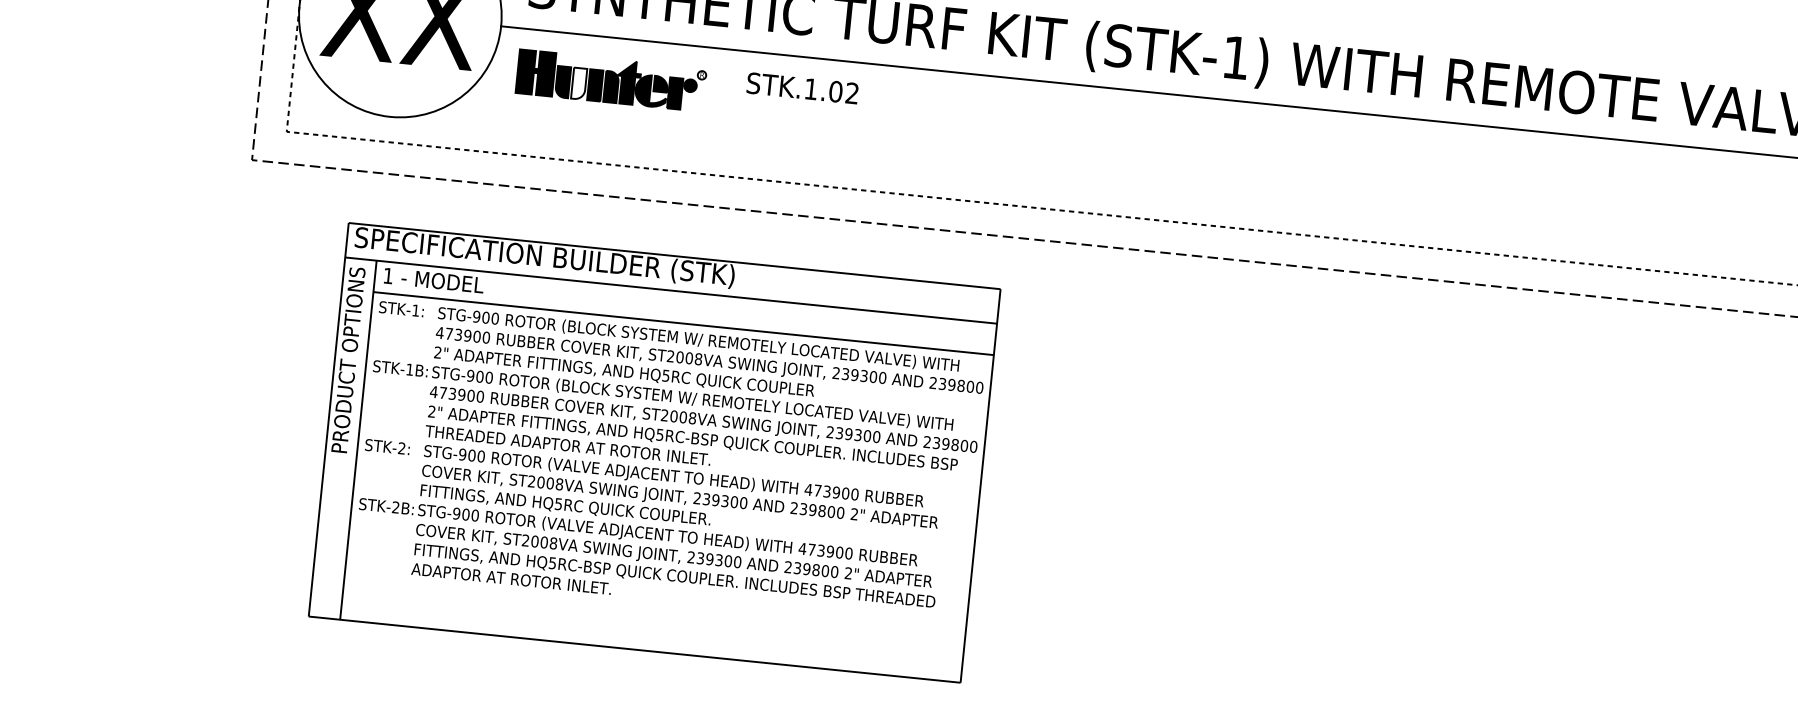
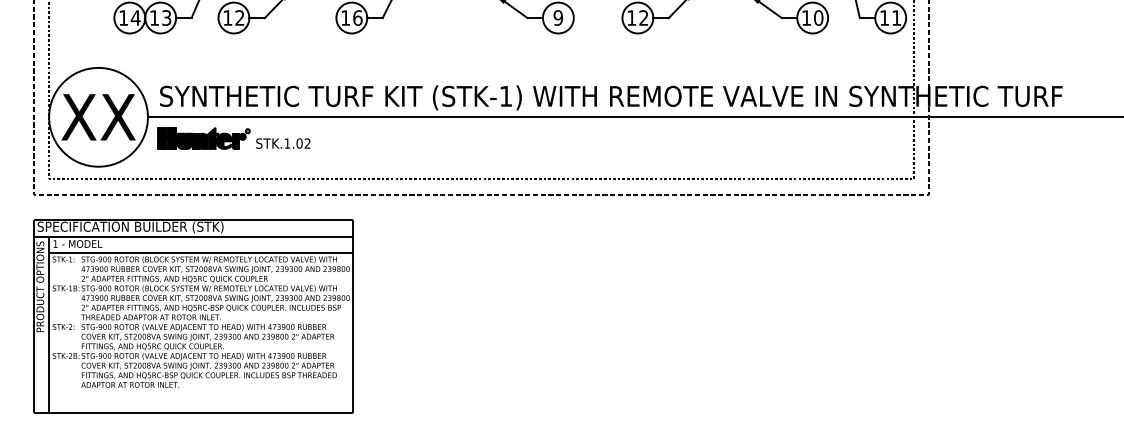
fill: (579, 81) -> (188, 140), added
text: (803, 88) -> (283, 143), moved
part: (654, 452) -> (193, 316), moved

